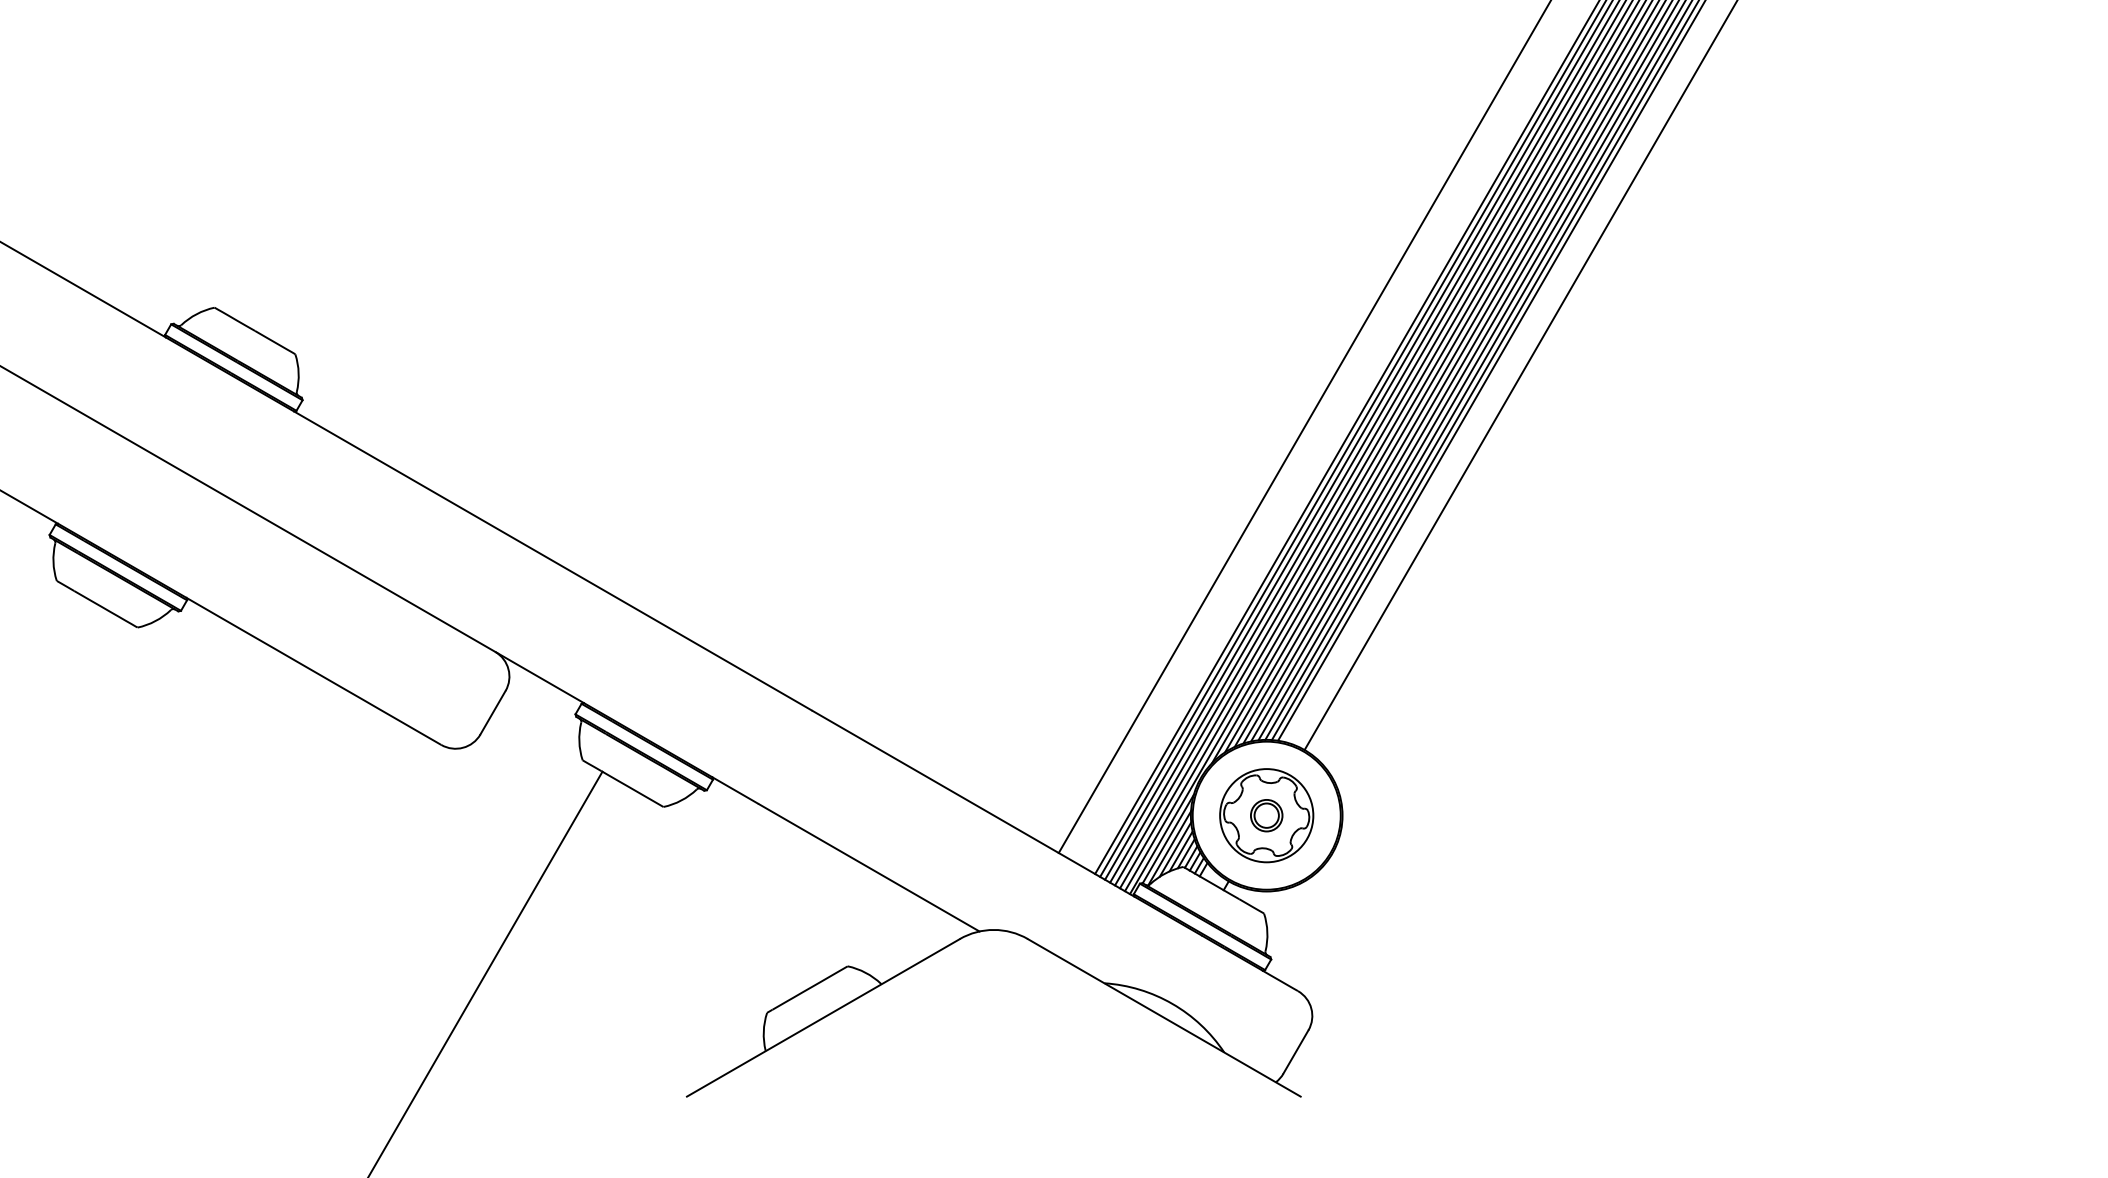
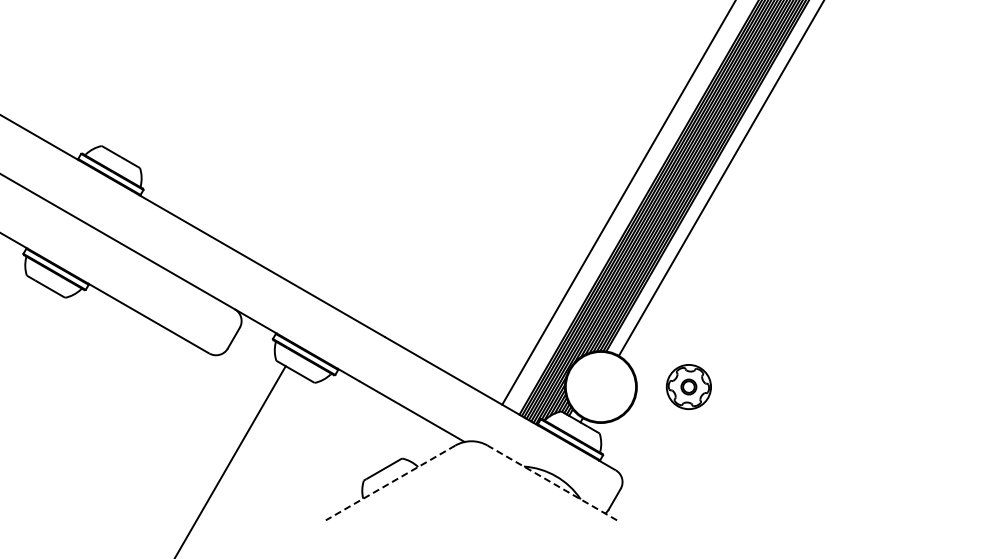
part: (1265, 814) -> (688, 386), moved
line: (823, 1016) -> (390, 482), solid -> dashed
line: (1164, 1016) -> (552, 482), solid -> dashed

